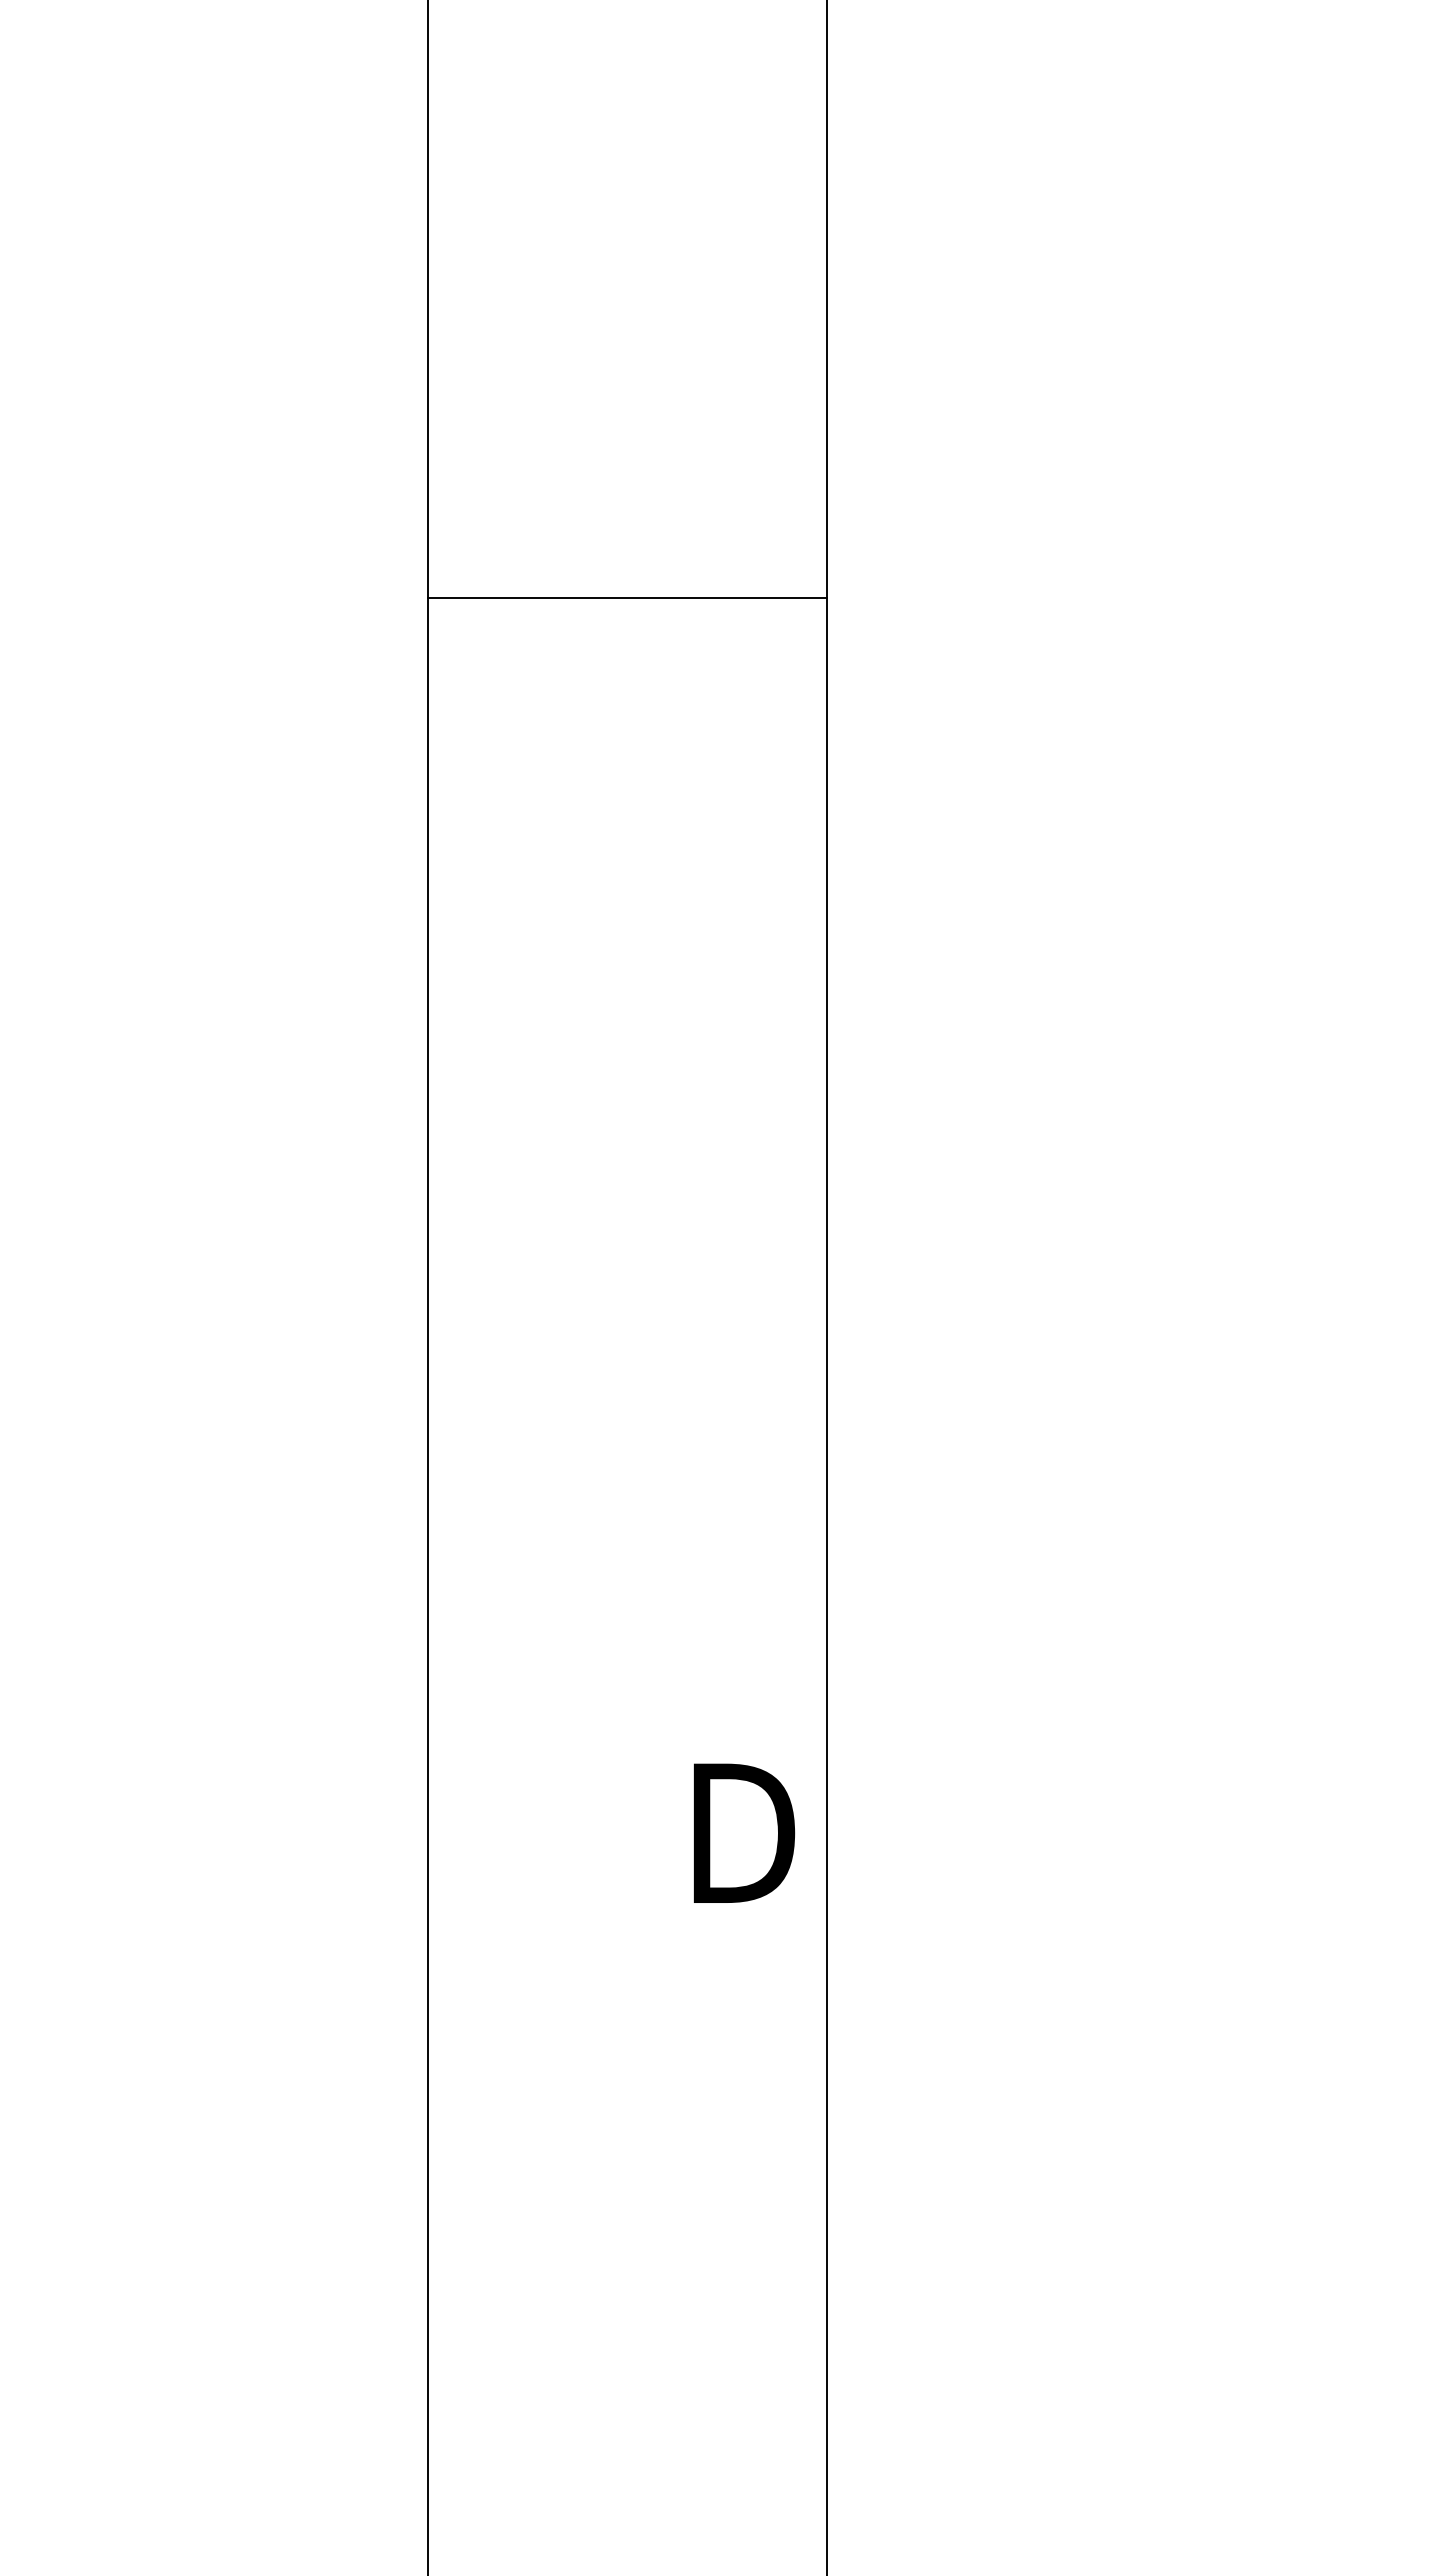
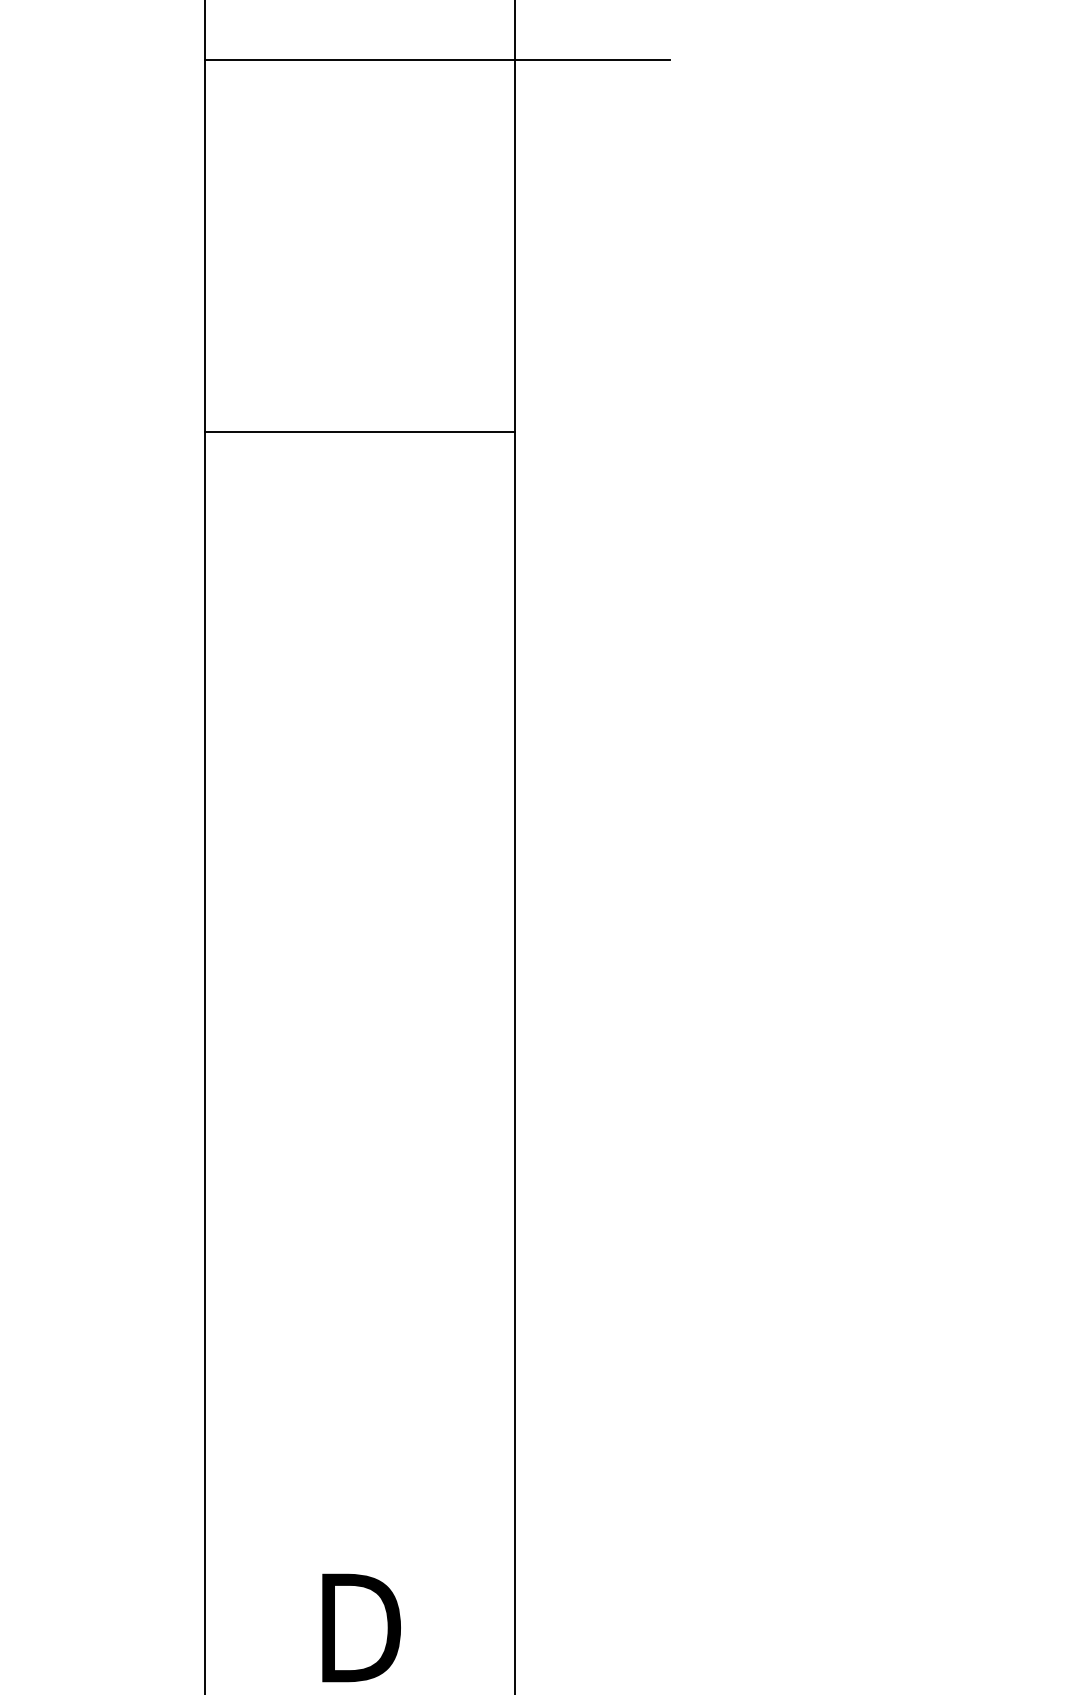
line: (726, 73) -> (437, 60), added
line: (627, 598) -> (360, 432), moved
text: (744, 1832) -> (361, 1627), moved

